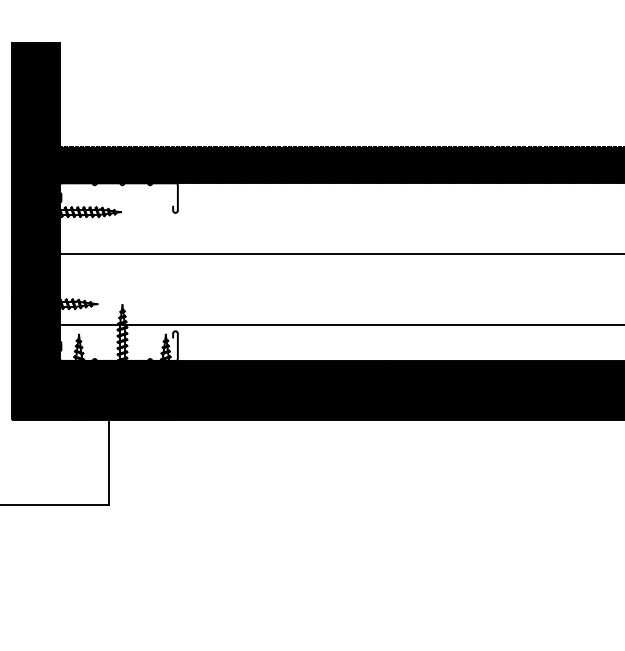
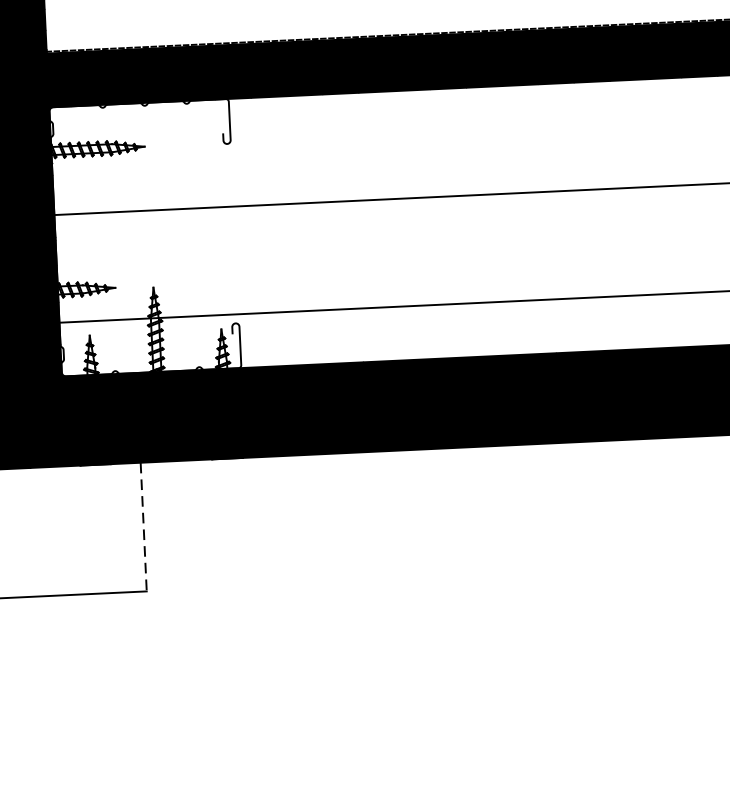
line: (108, 463) -> (143, 528), solid -> dashed

